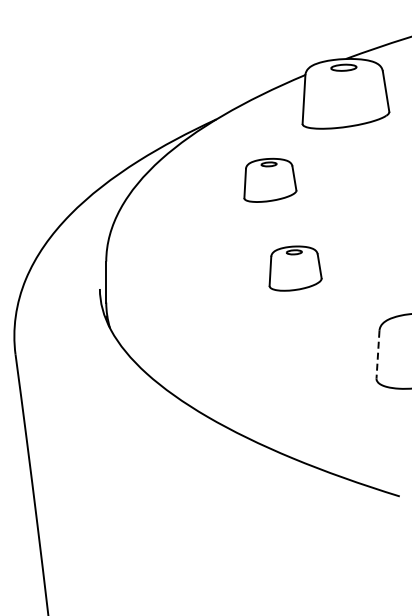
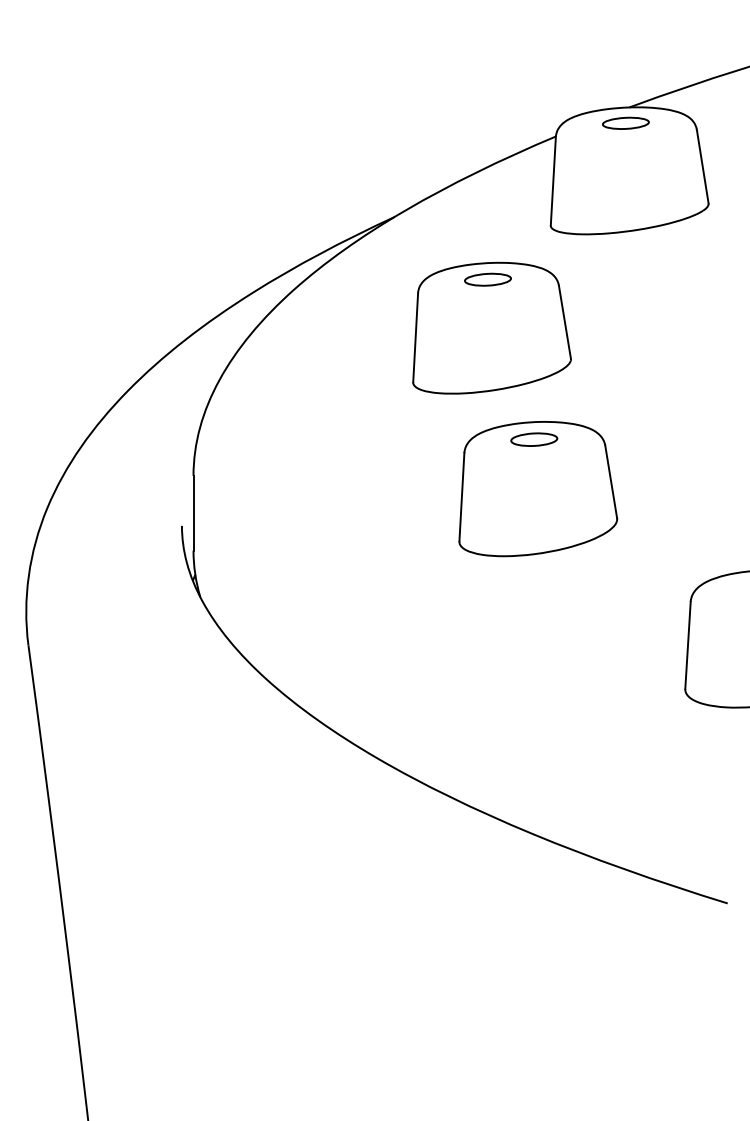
part: (270, 180) -> (492, 328), size x1.67
part: (295, 268) -> (537, 488), size x1.67
line: (377, 354) -> (687, 645), dashed -> solid

